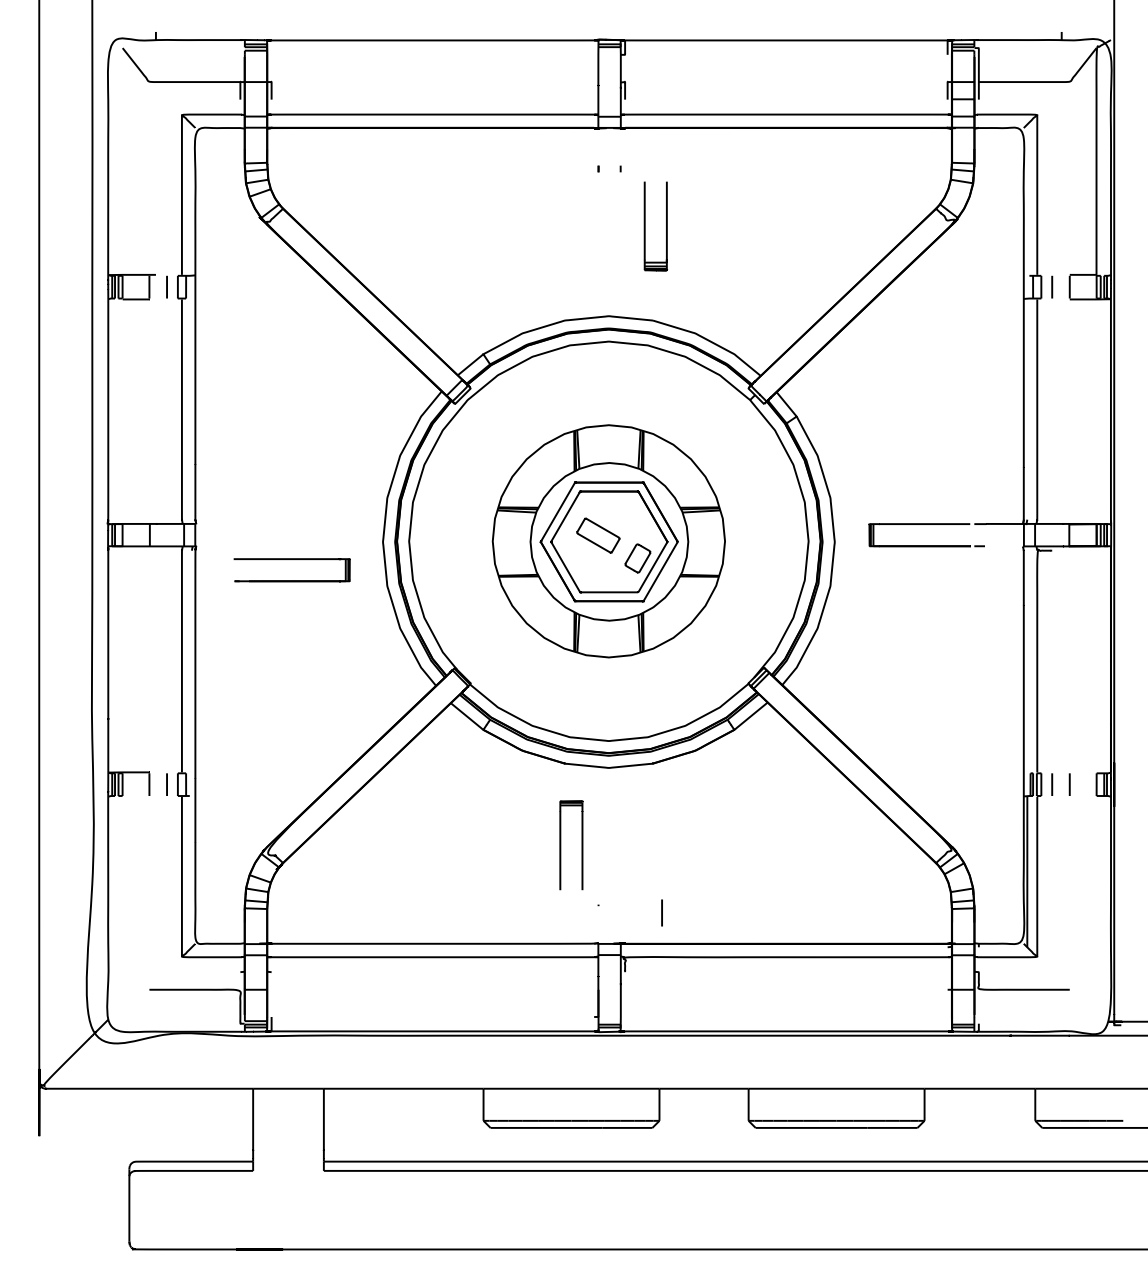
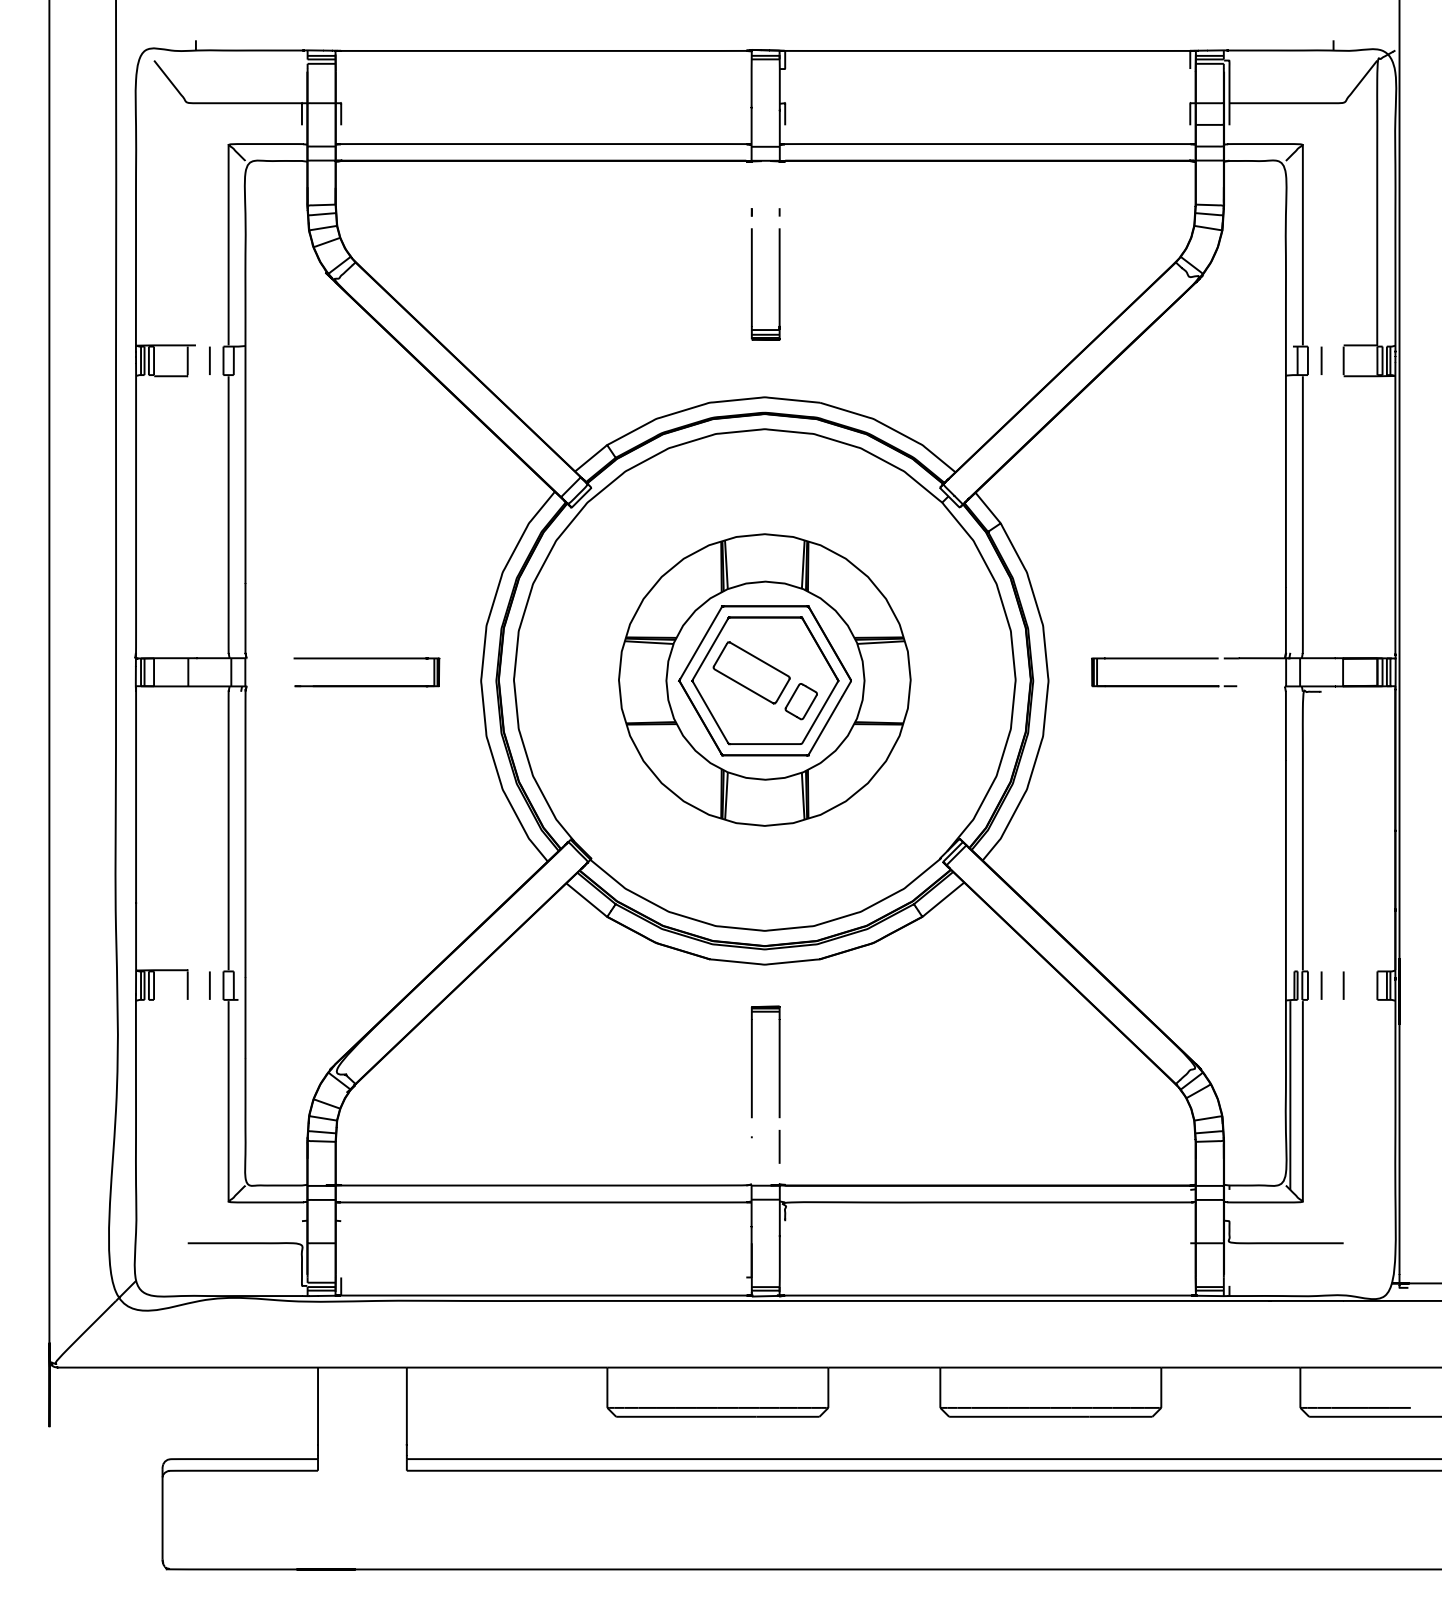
part: (645, 226) -> (752, 284), moved
part: (598, 535) -> (751, 672), size x1.43
part: (291, 560) -> (366, 659), moved
part: (560, 845) -> (752, 1061), moved
line: (661, 912) -> (779, 1146), moved

